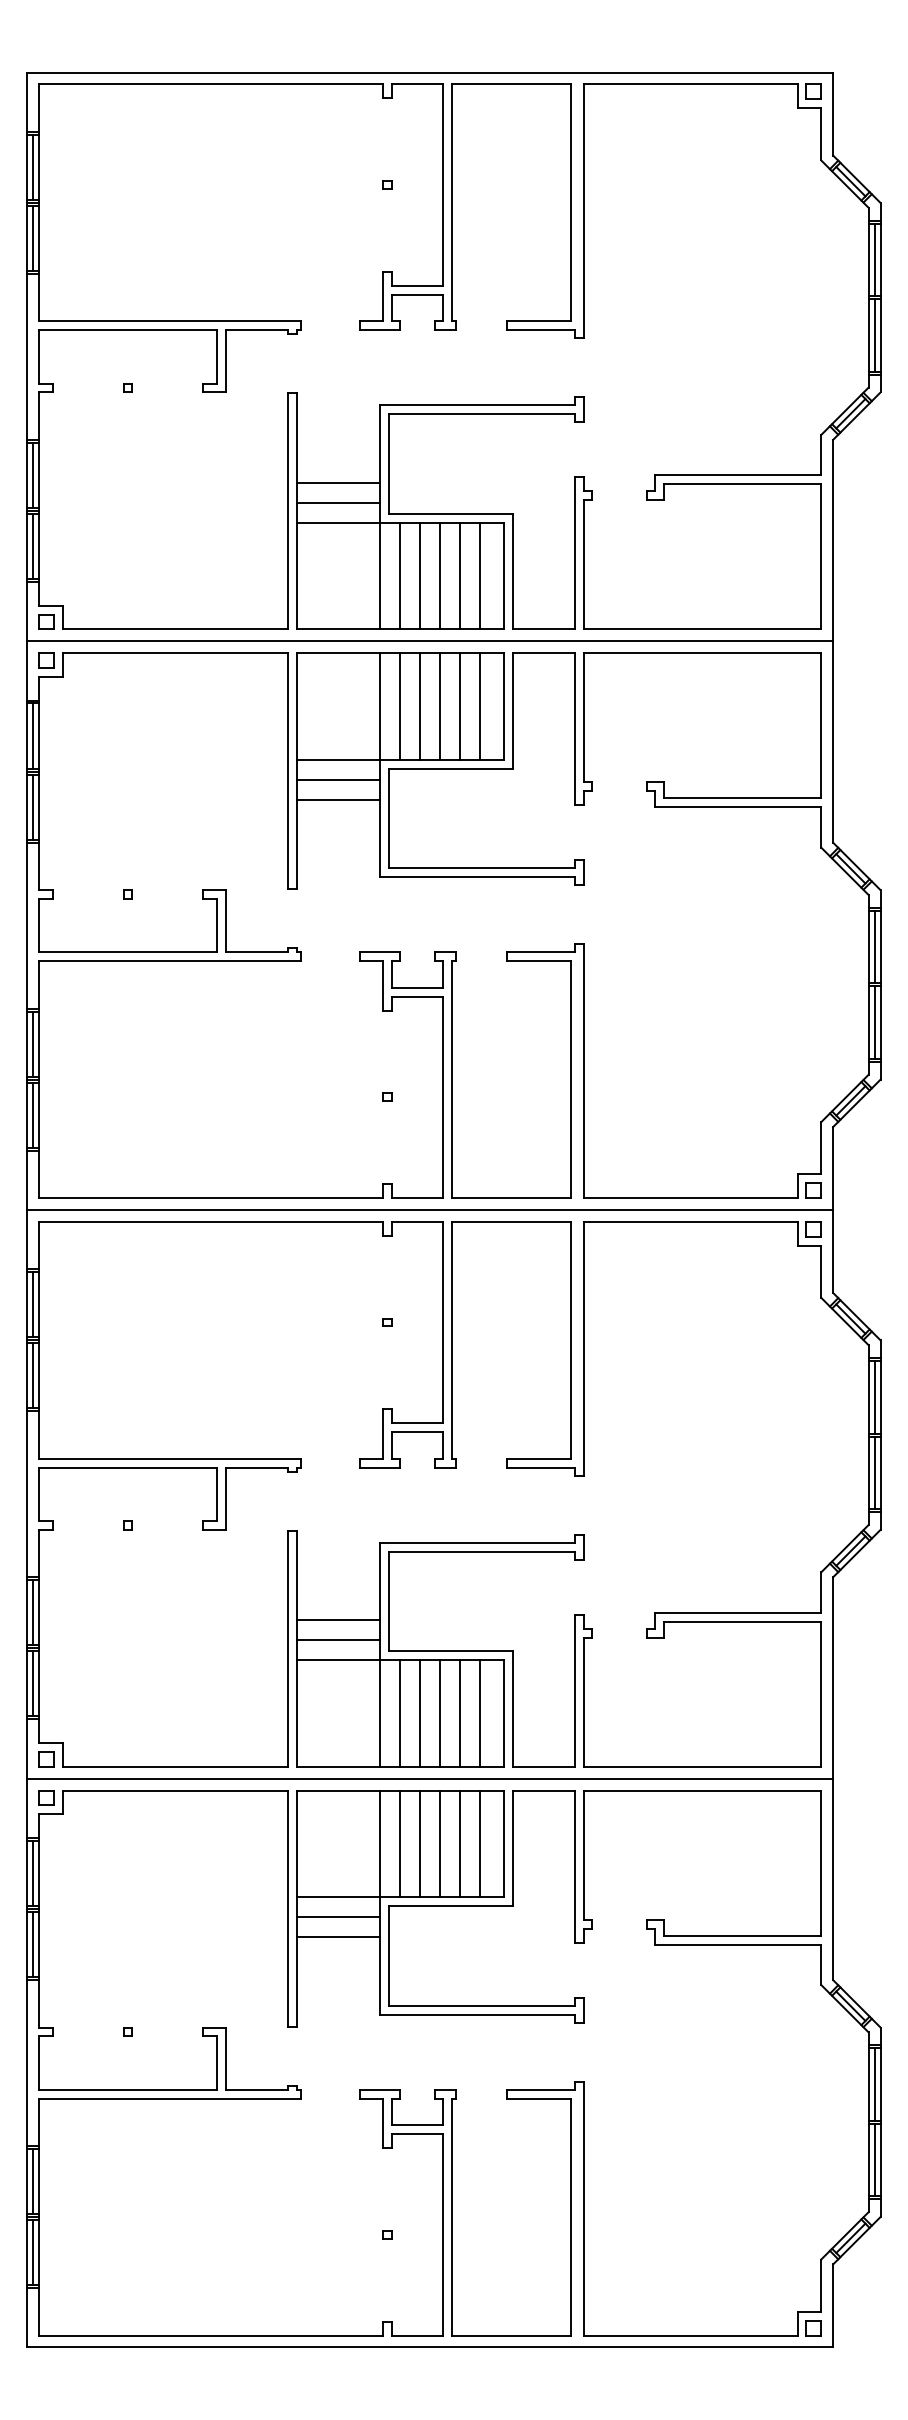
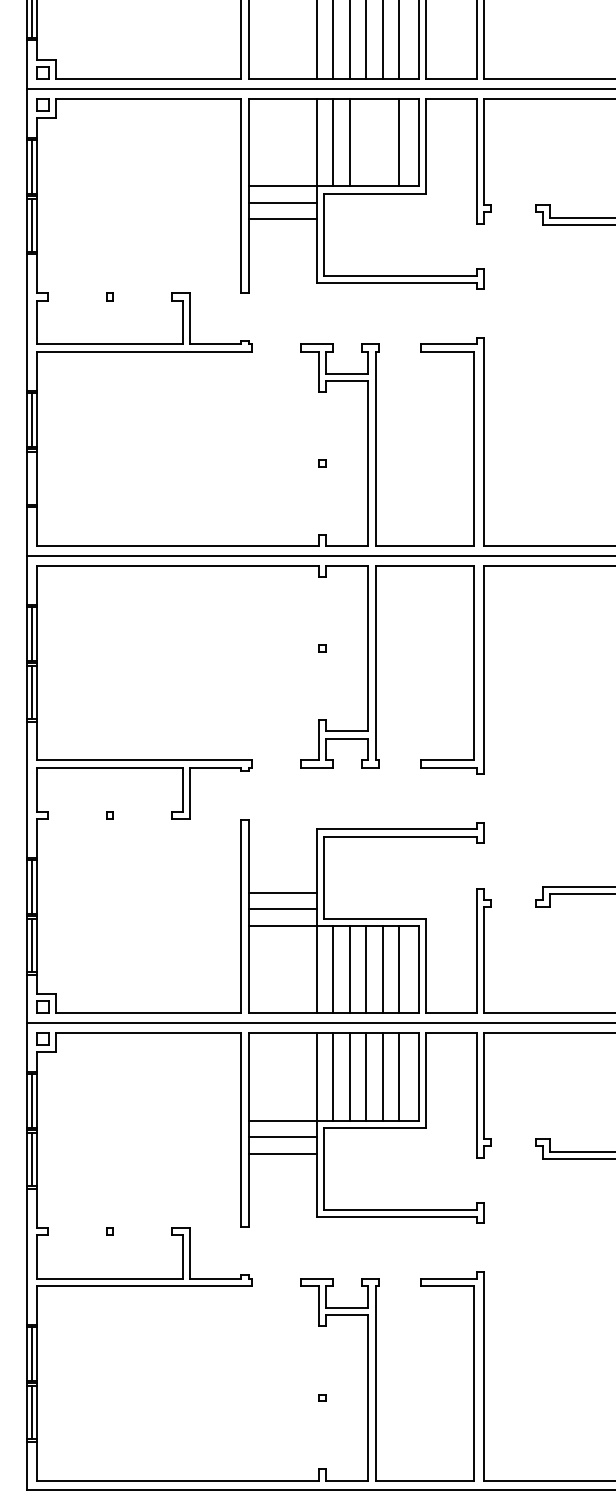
line: (440, 706) -> (366, 142), removed
line: (460, 706) -> (382, 142), removed
line: (33, 1114) -> (32, 477), removed

